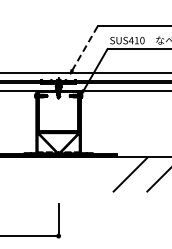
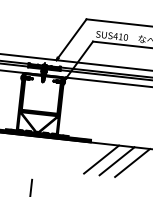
line: (85, 48) -> (72, 38), dashed -> solid
line: (147, 174) -> (117, 161), added

